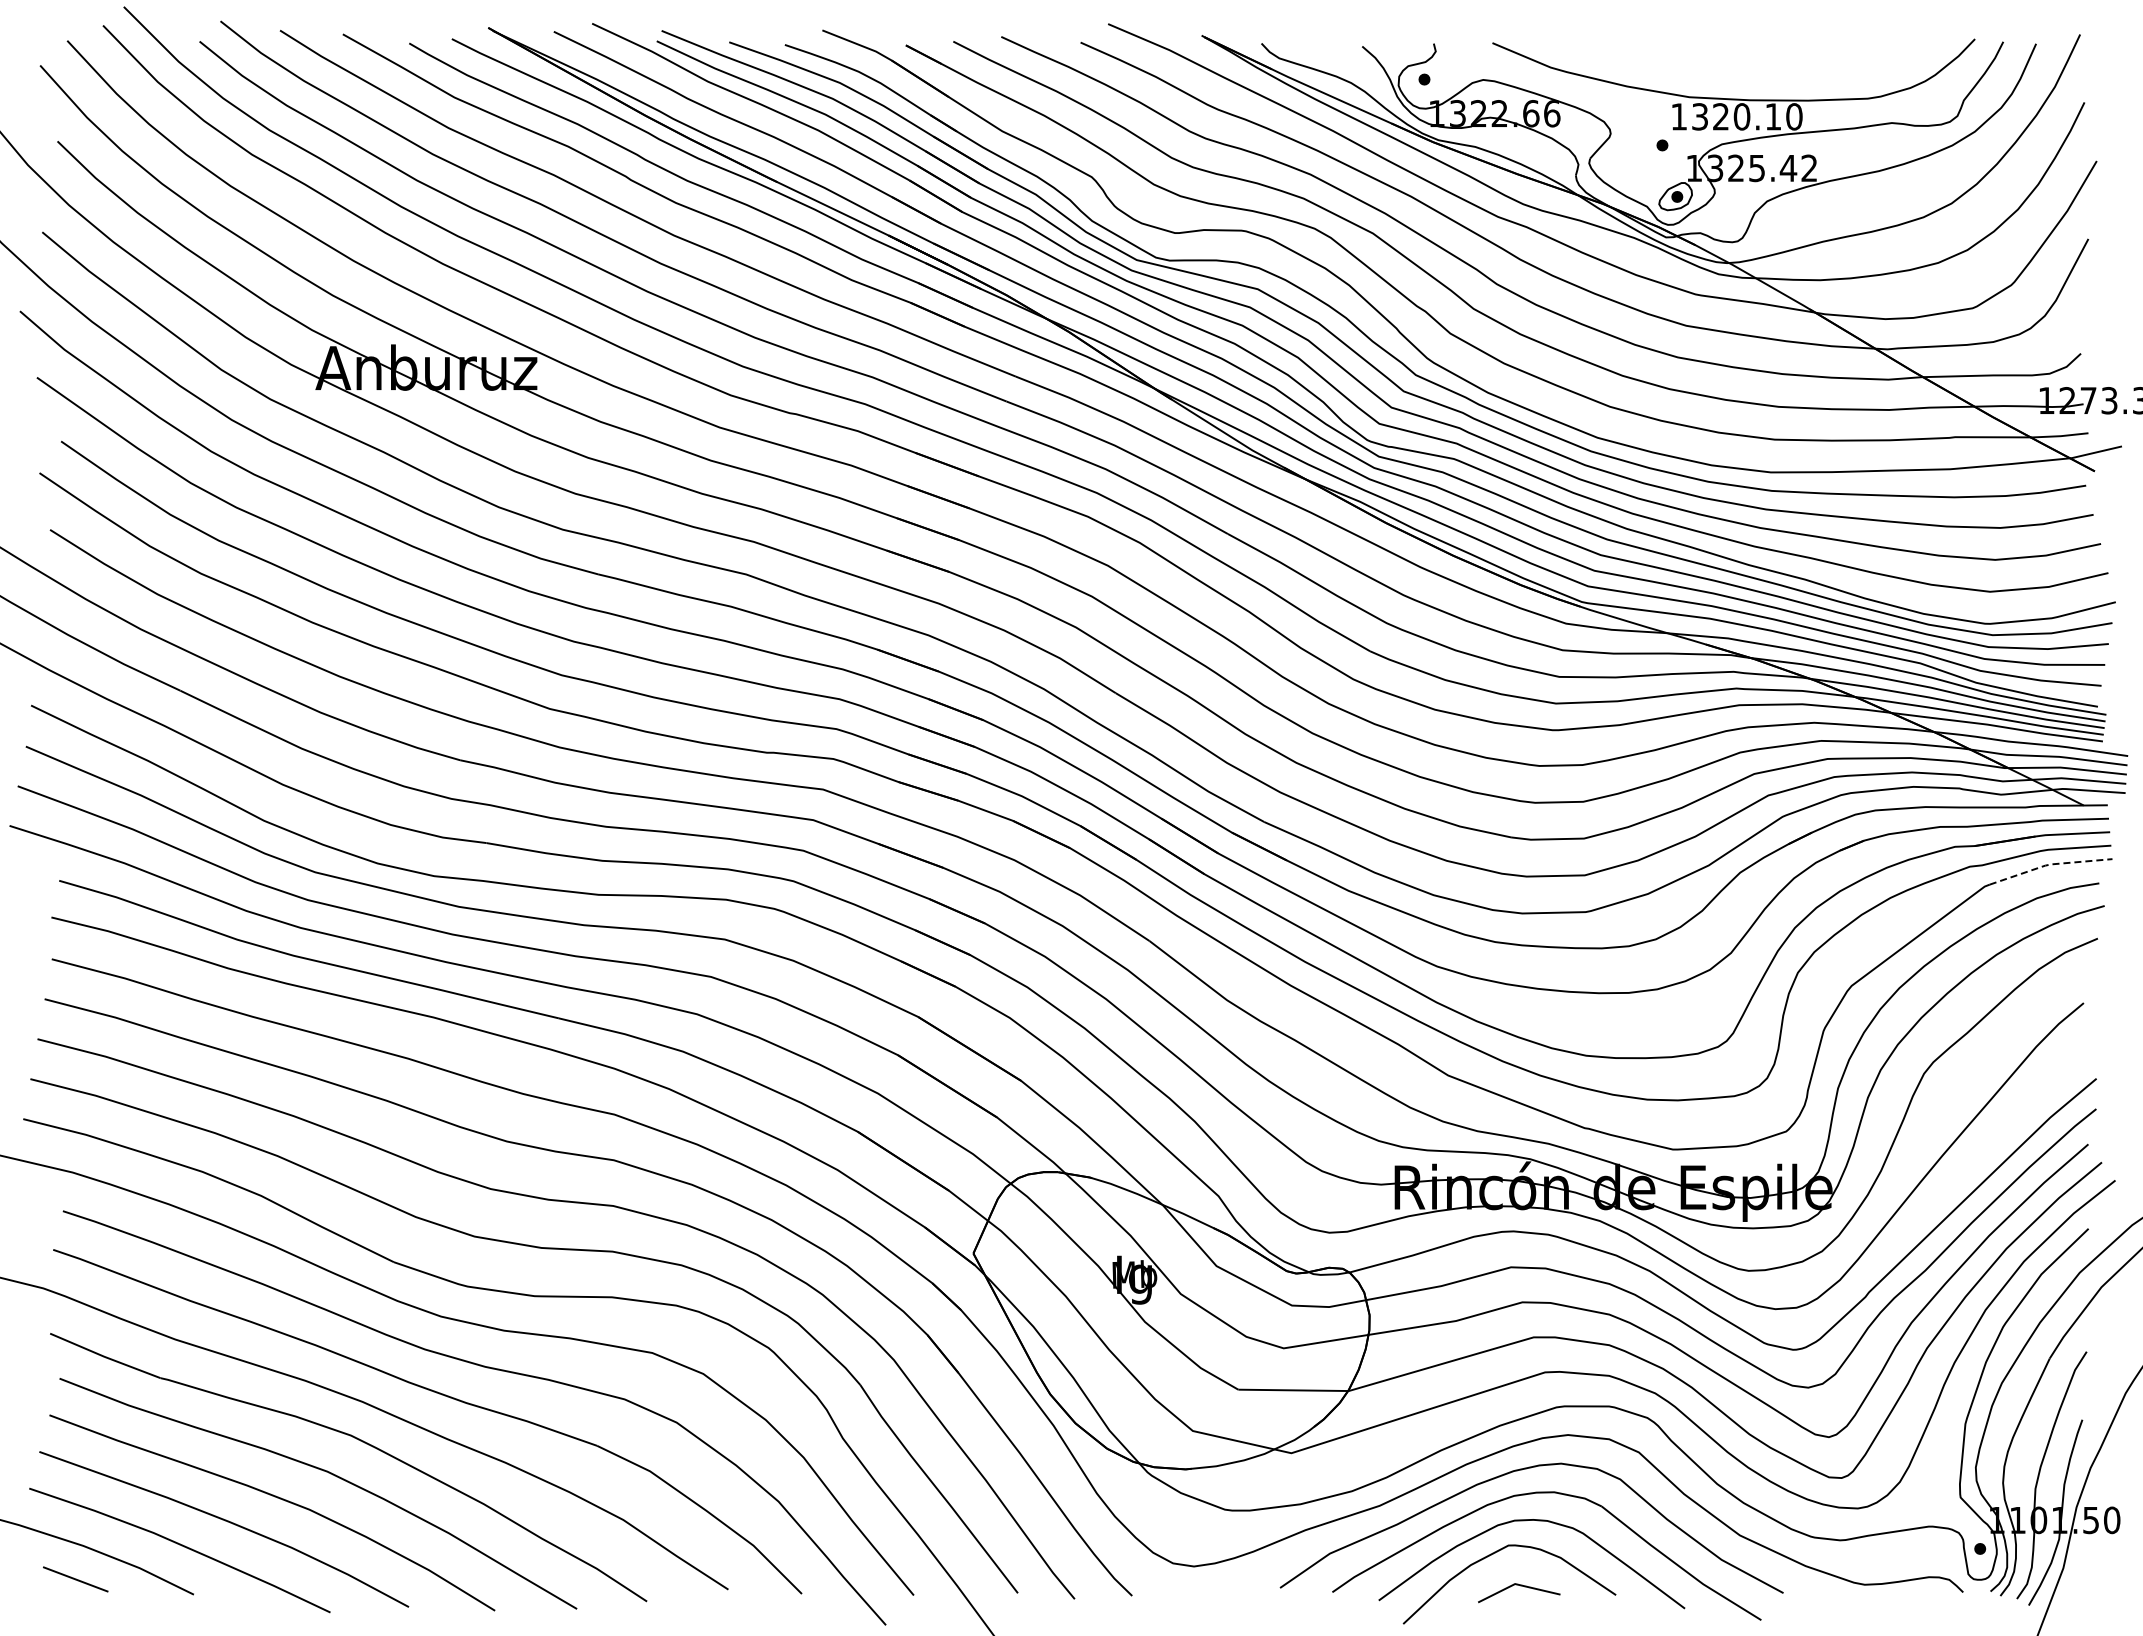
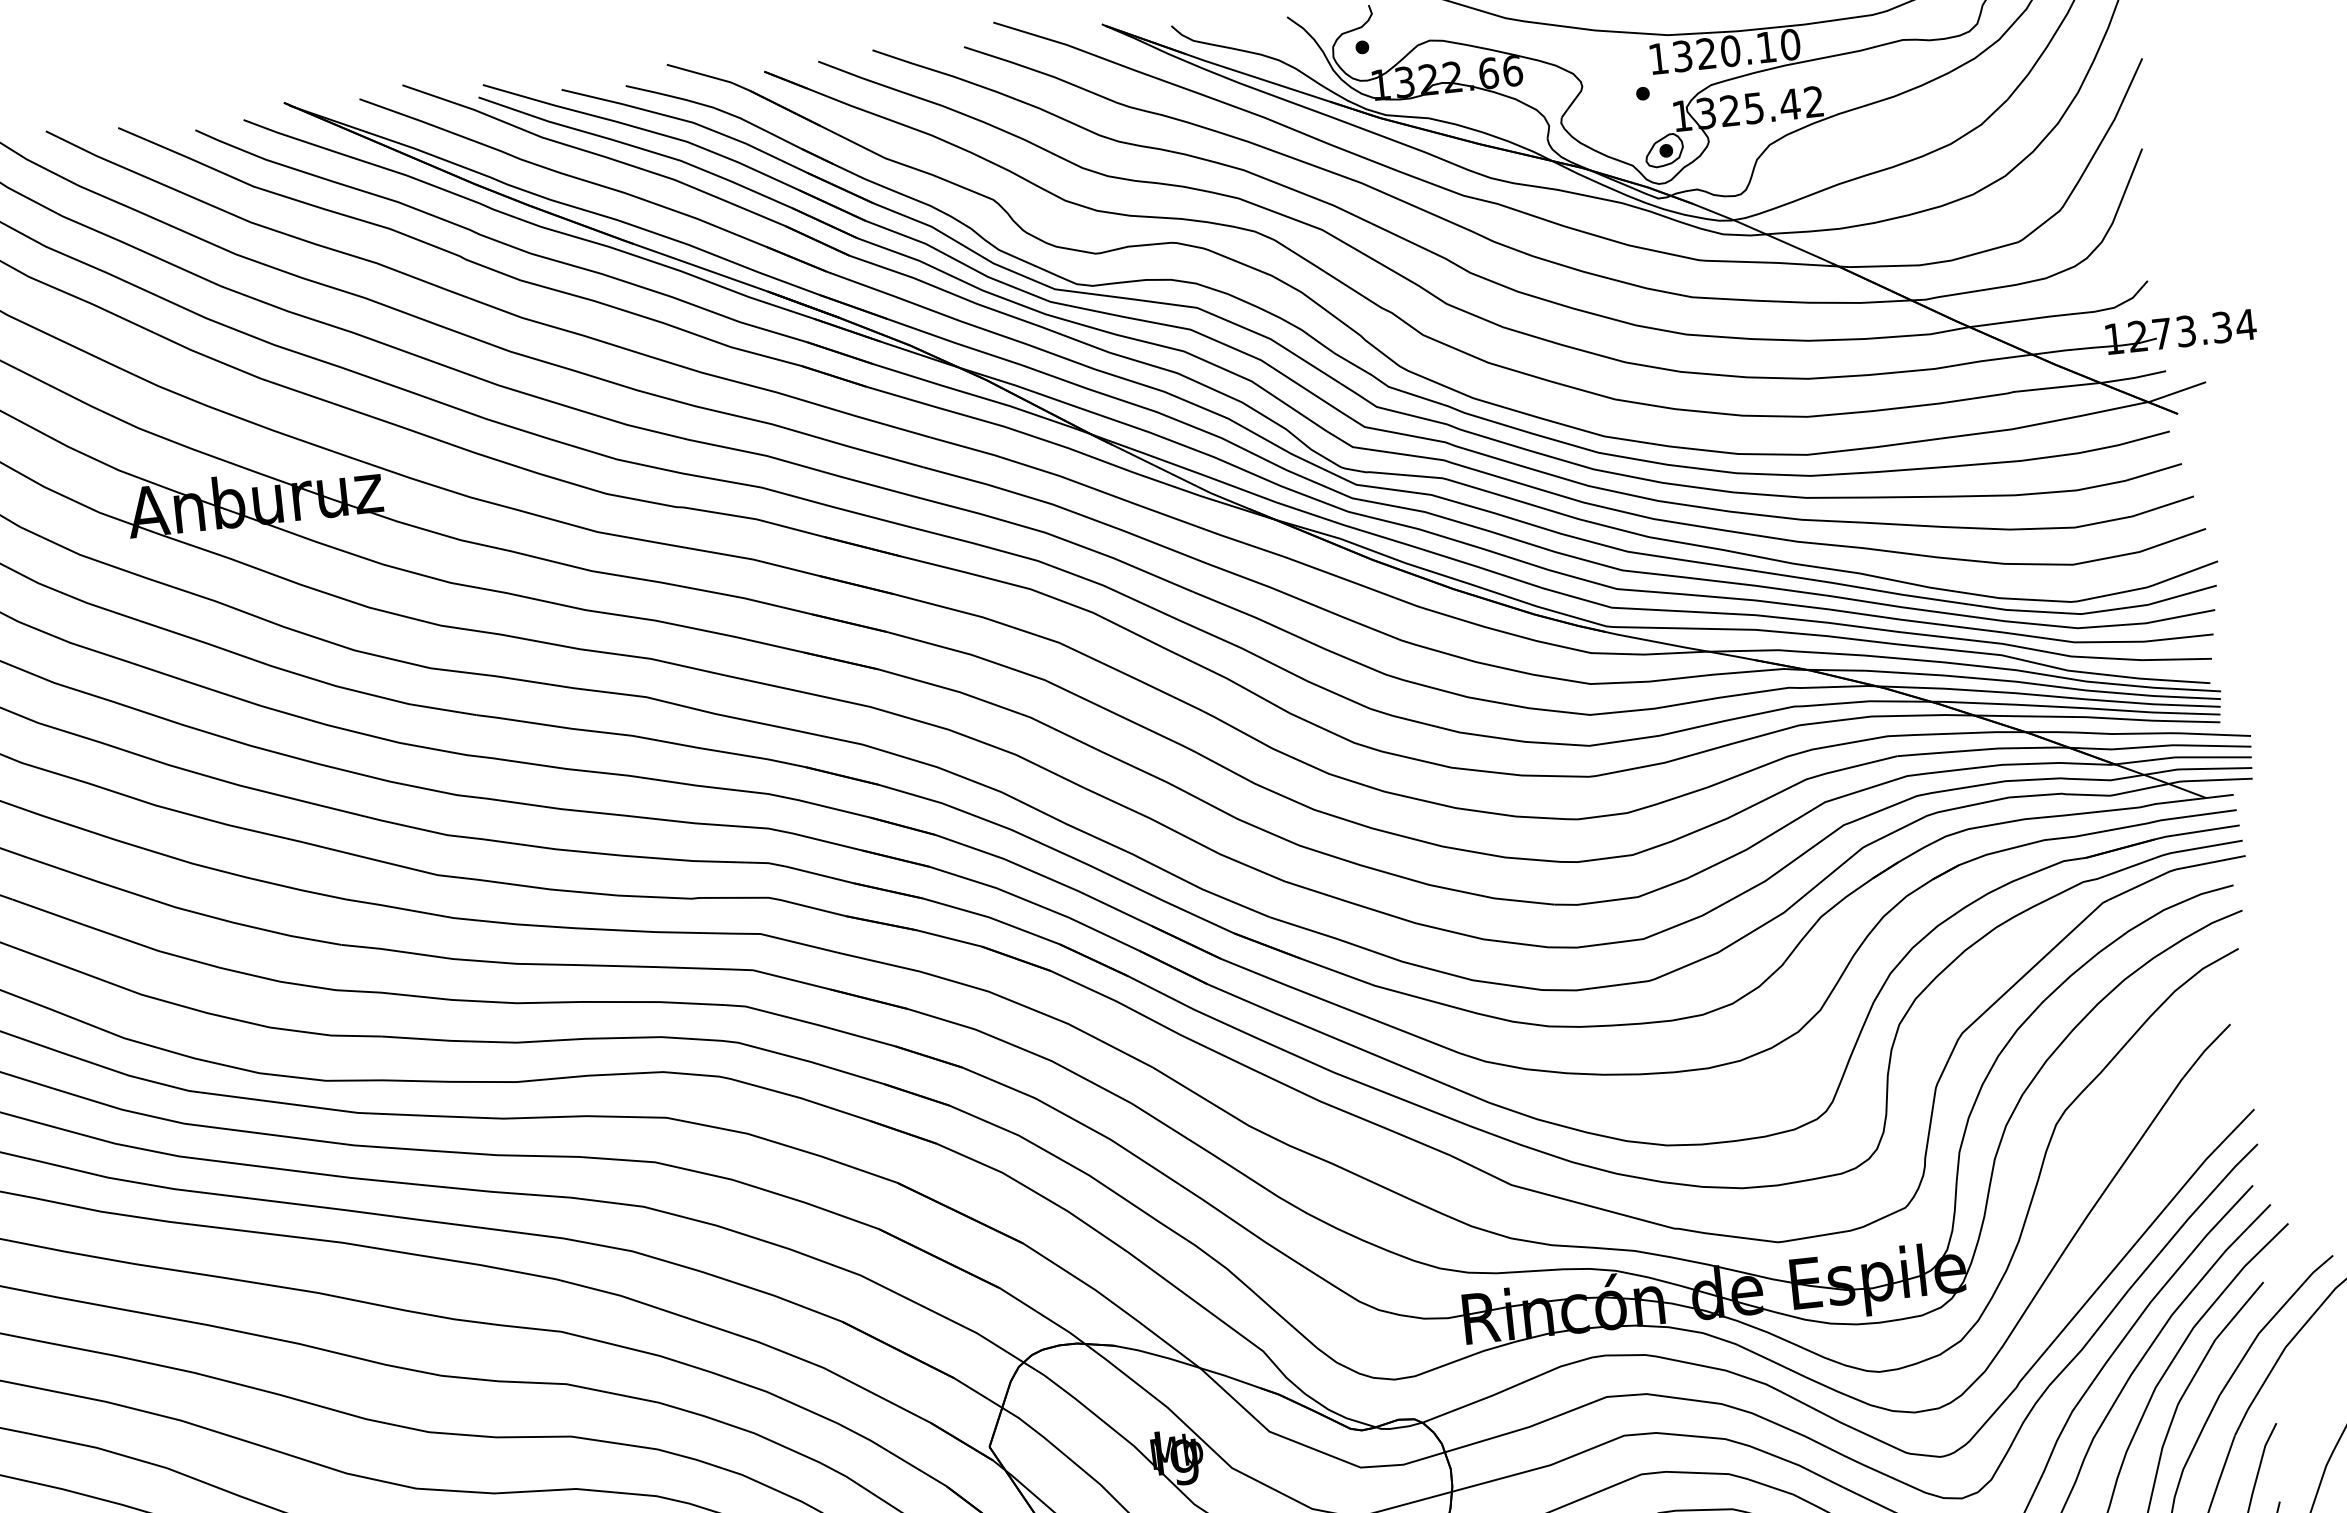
line: (2049, 864) -> (2174, 869), dashed -> solid

